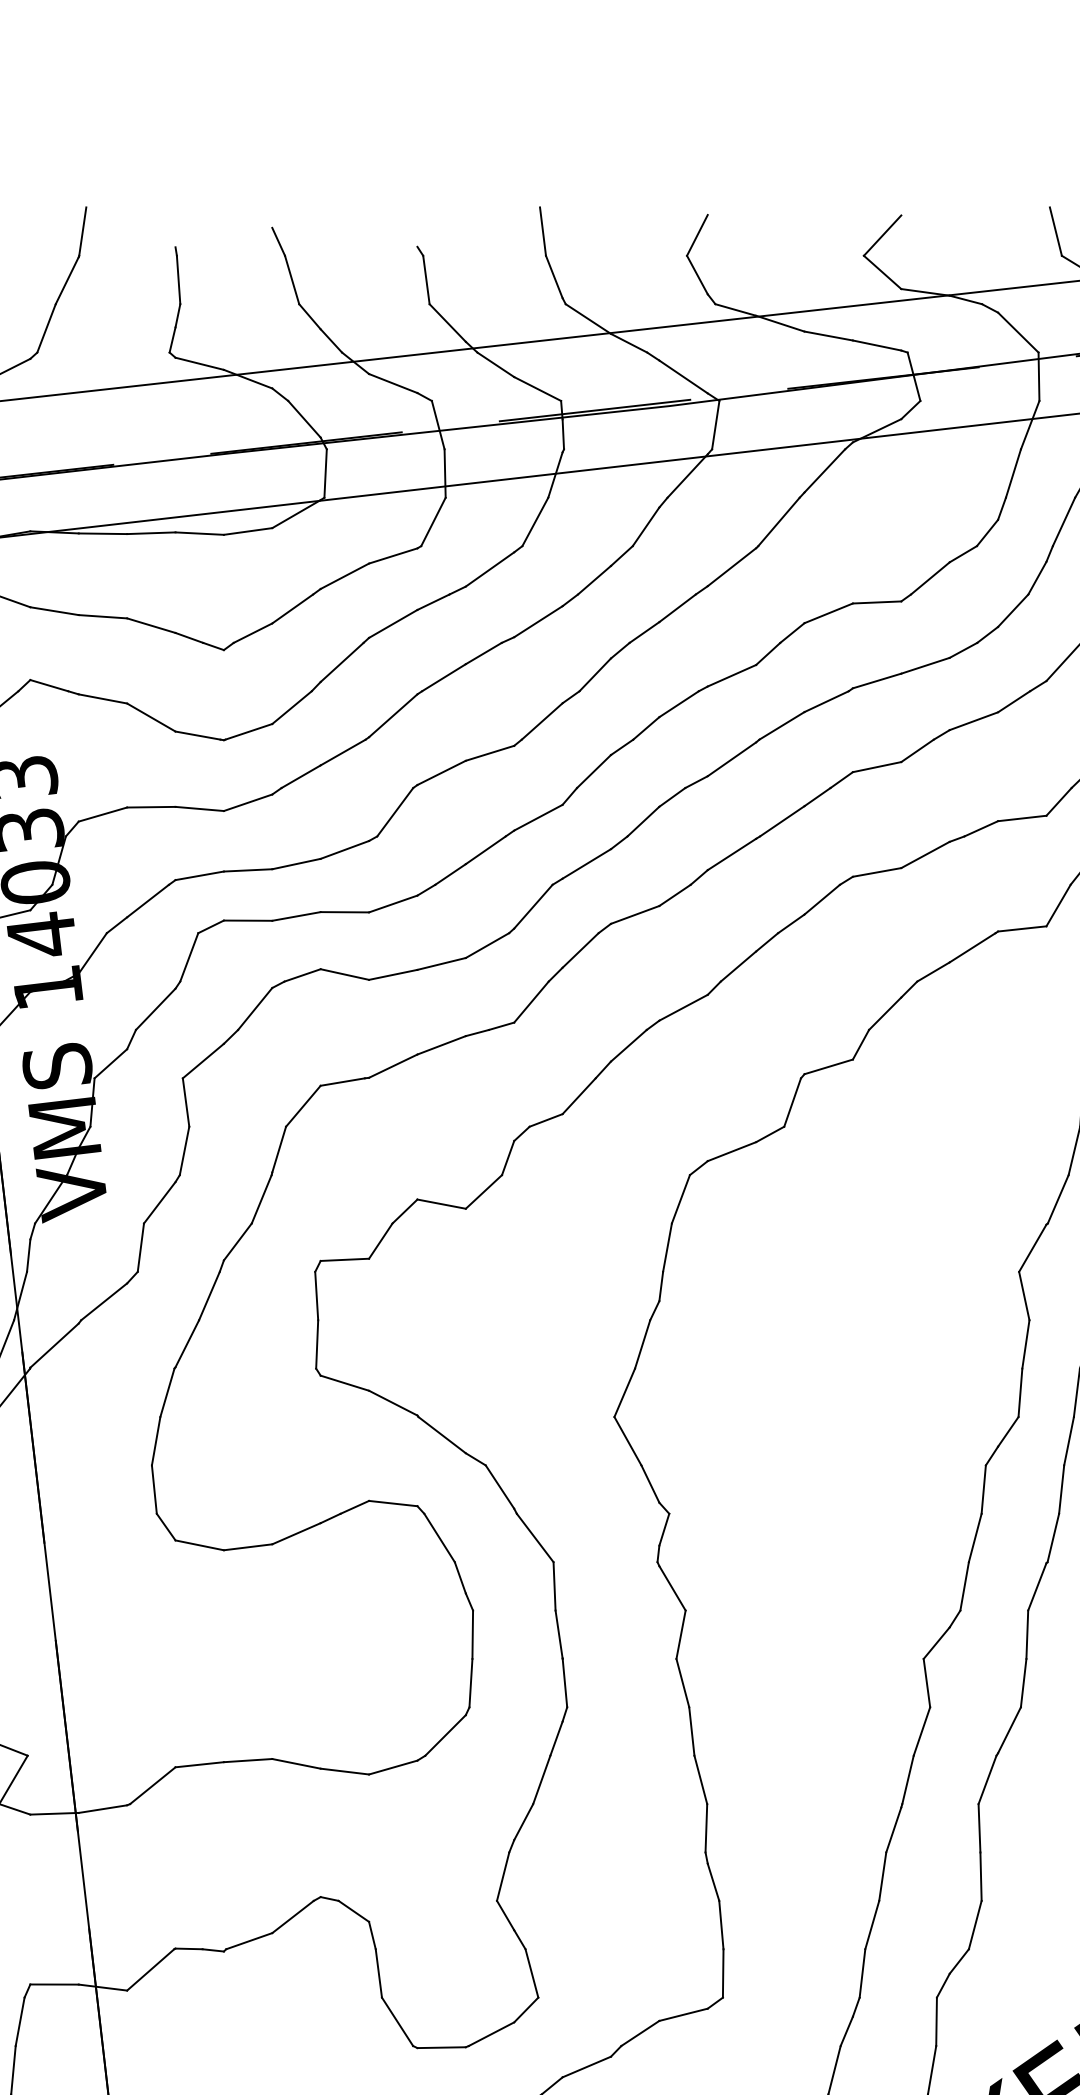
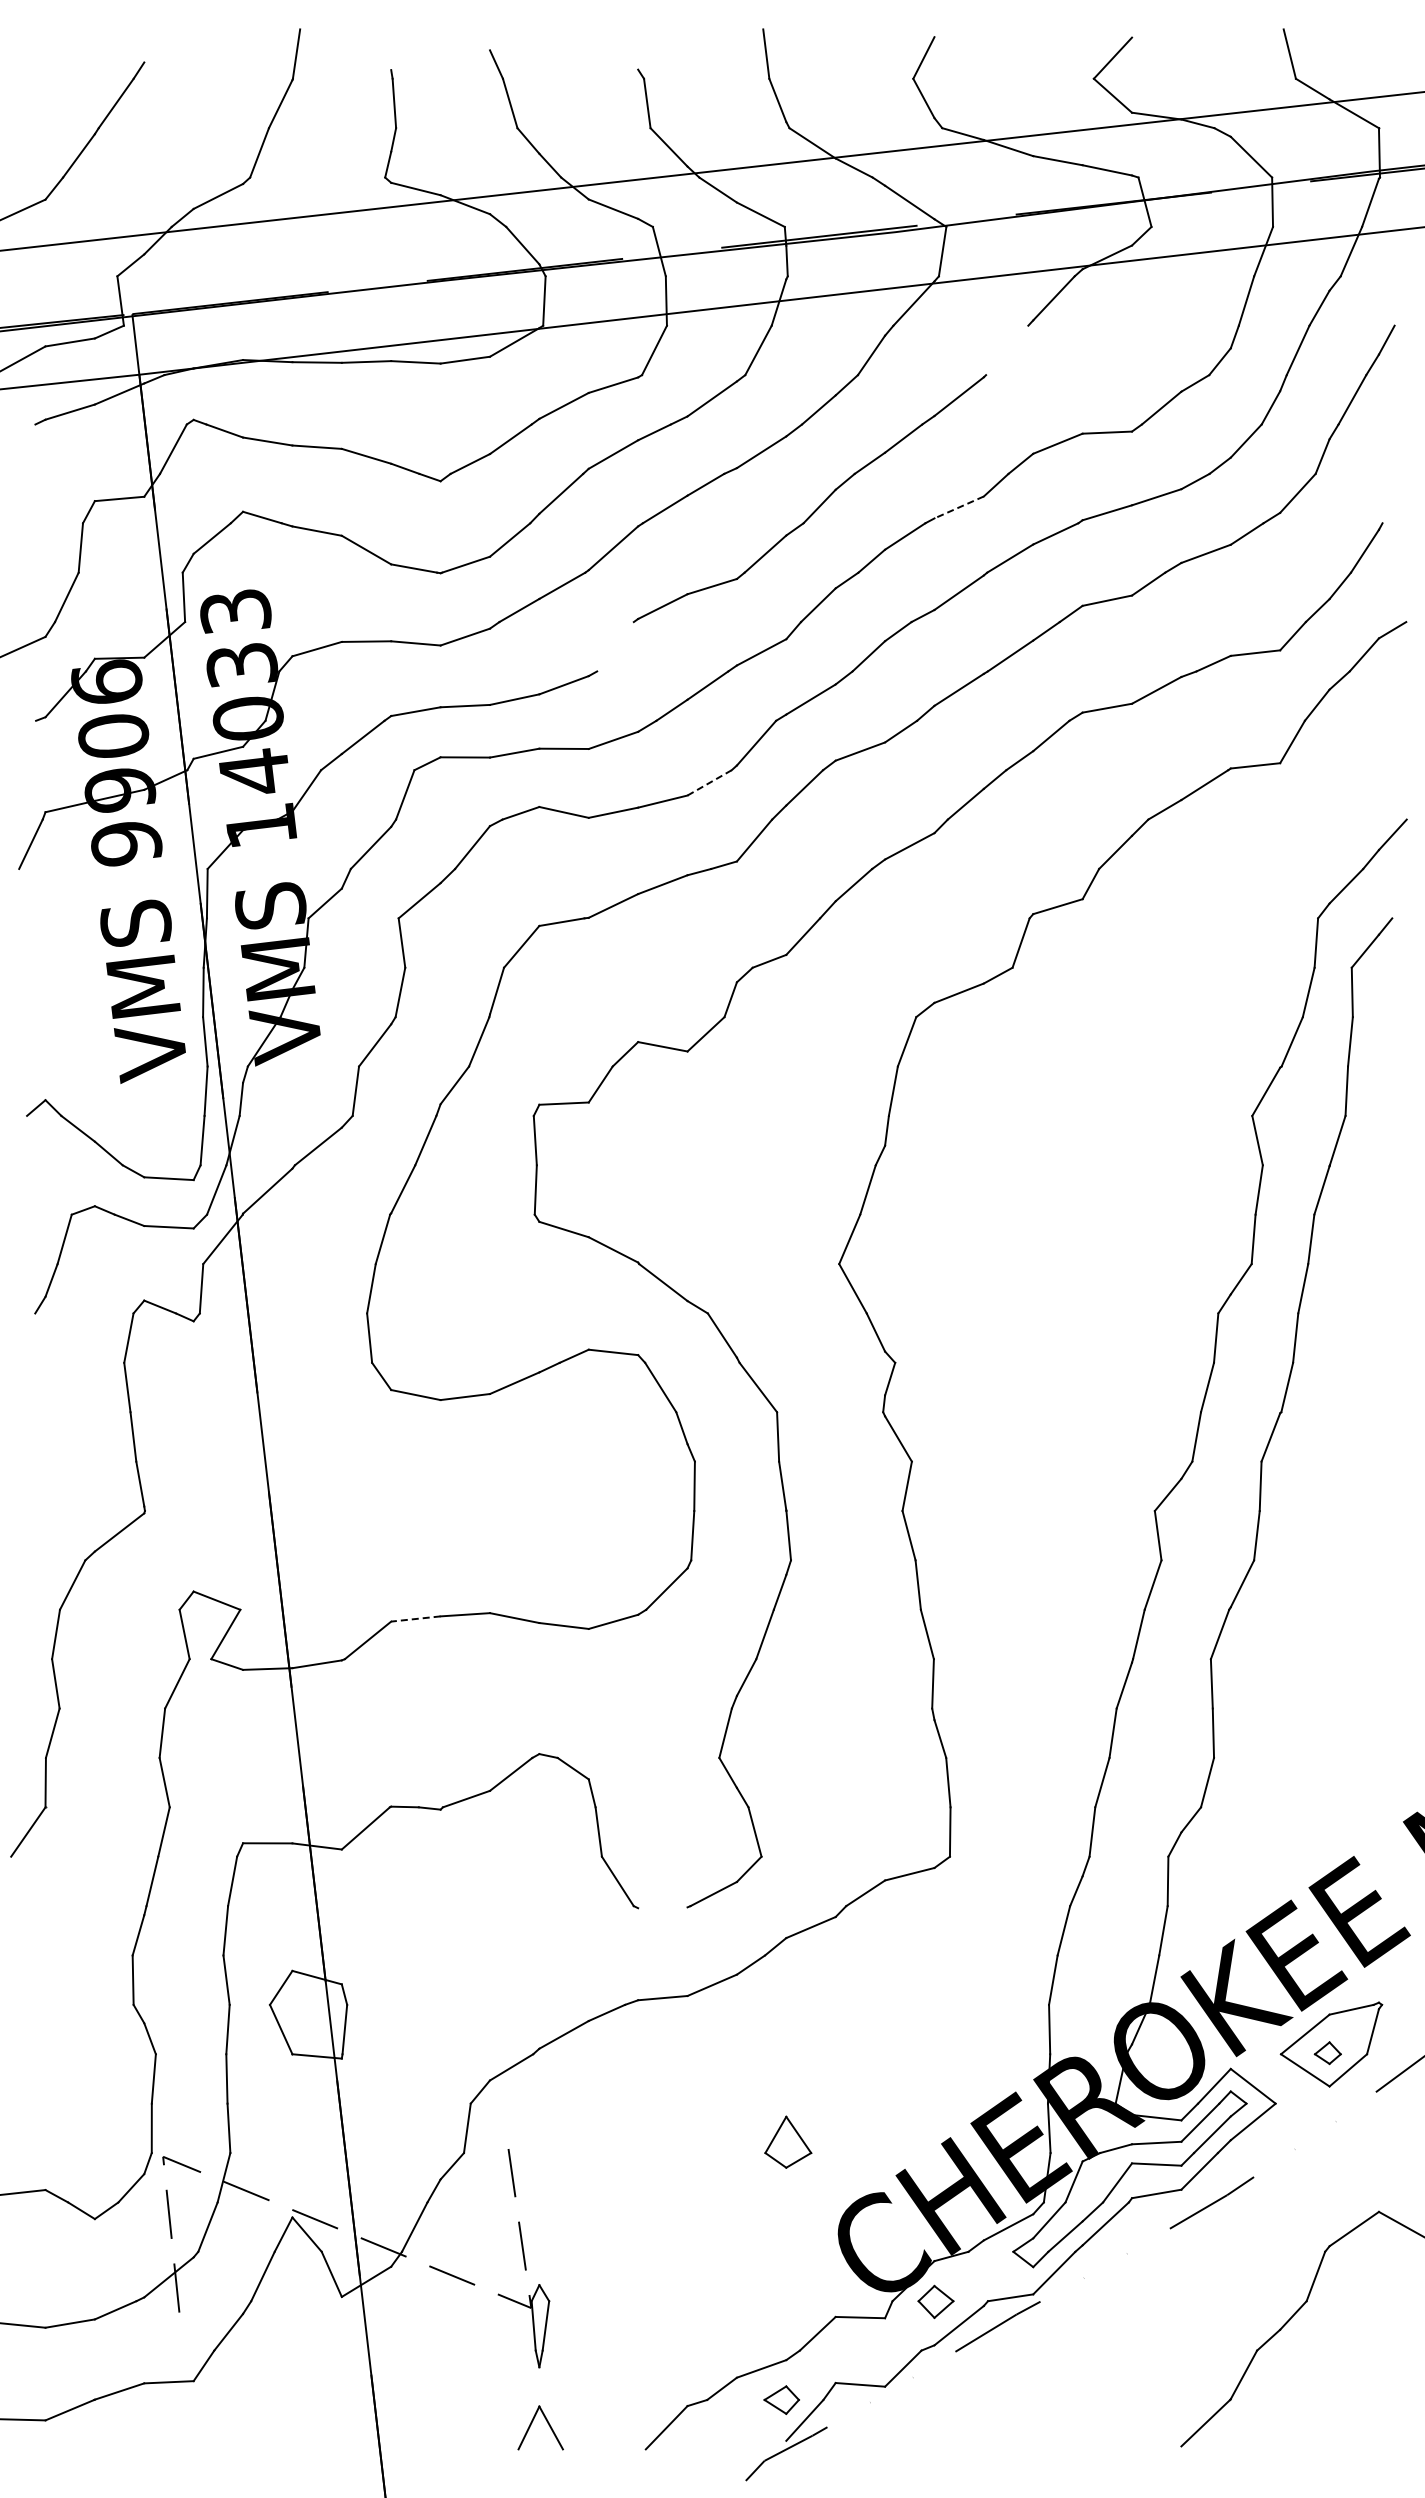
line: (779, 521) -> (1007, 350), removed
line: (731, 675) -> (958, 507), solid -> dashed
line: (395, 811) -> (615, 646), removed
line: (488, 945) -> (710, 782), solid -> dashed
line: (199, 1764) -> (415, 1618), solid -> dashed
line: (441, 2047) -> (662, 1907), removed

